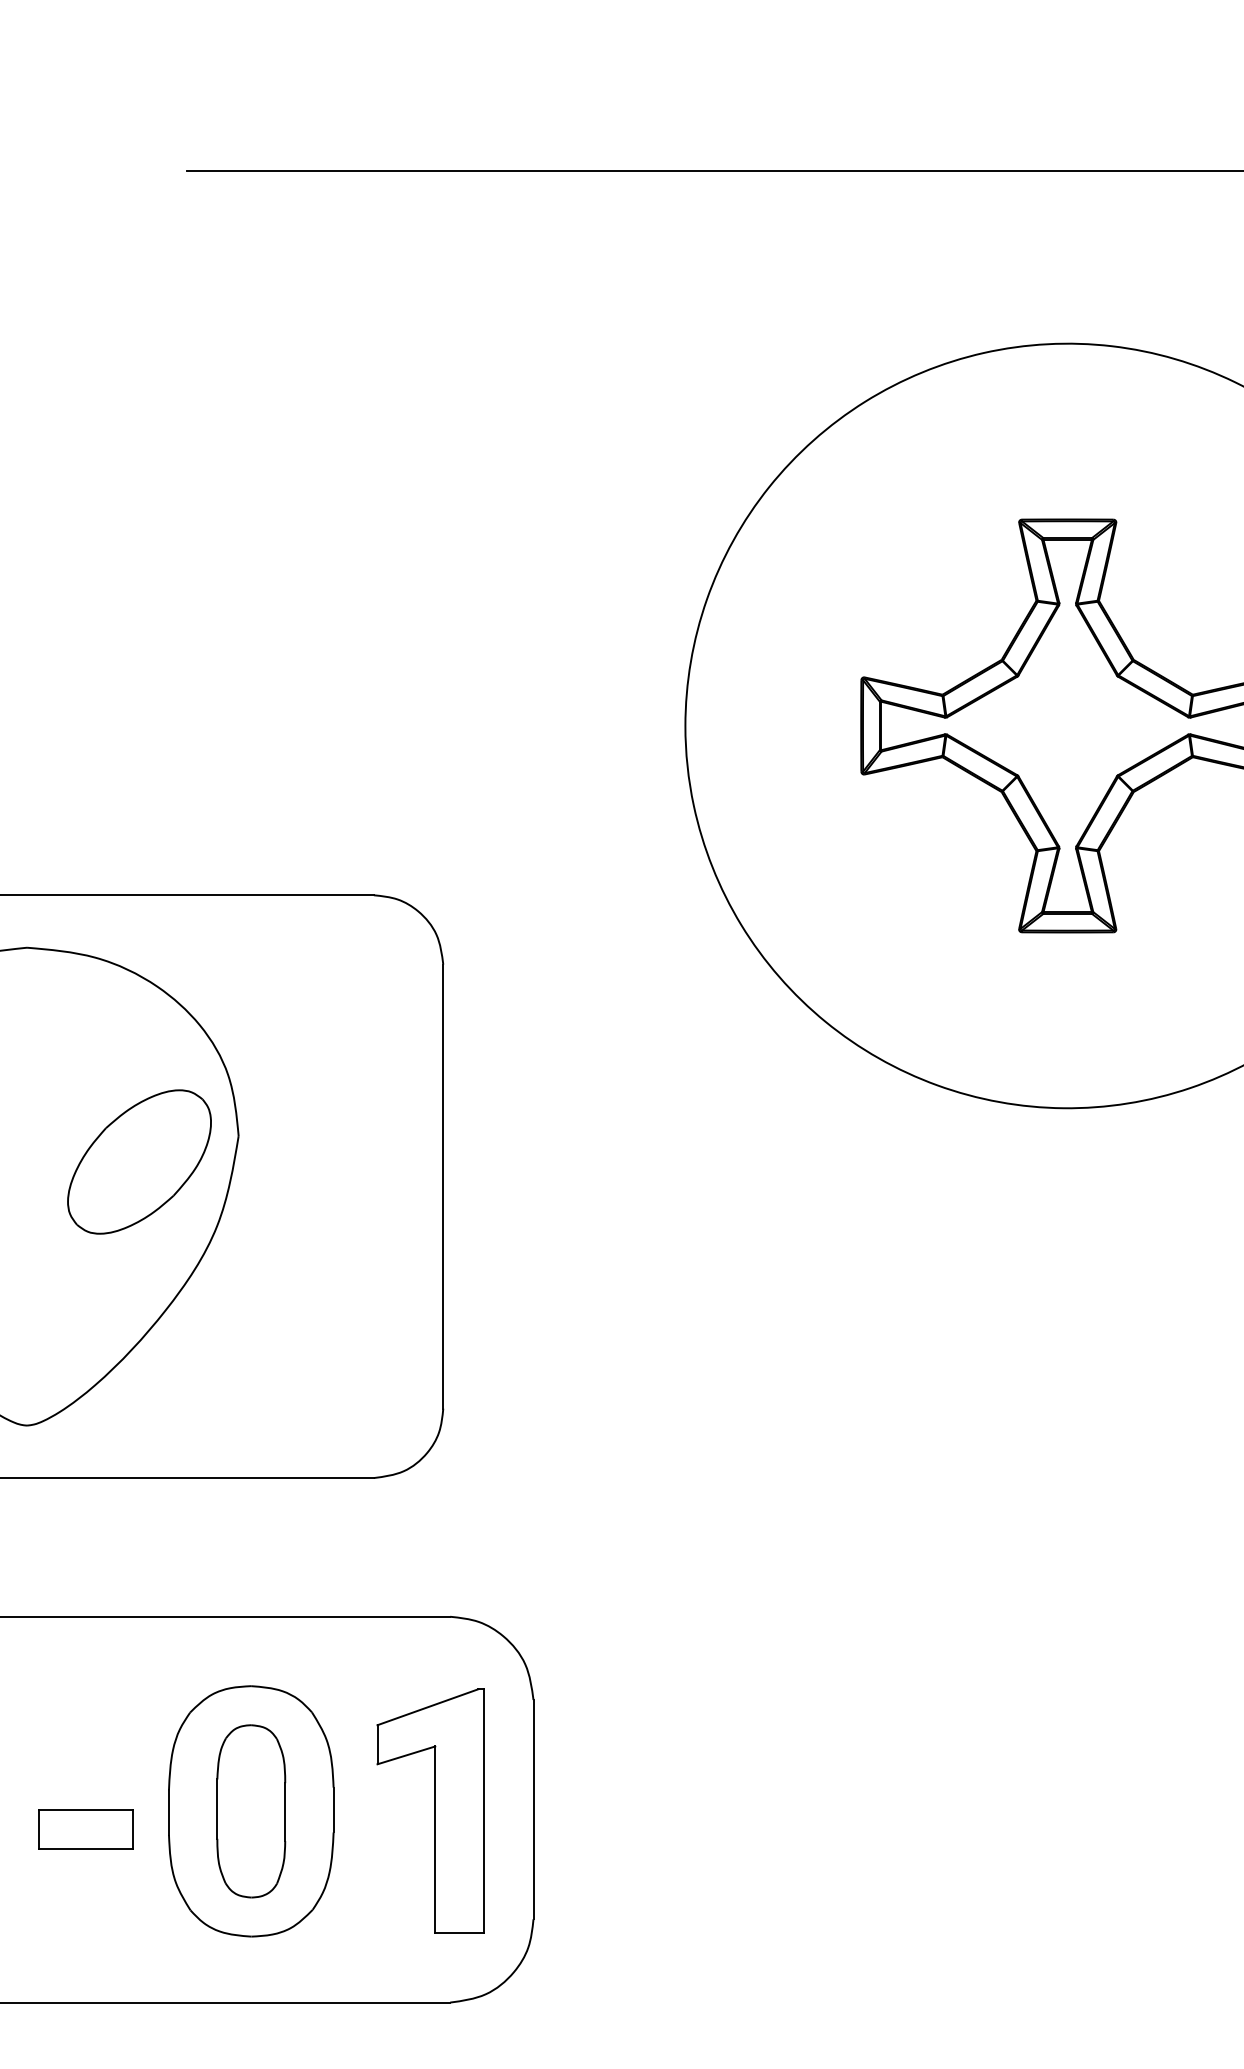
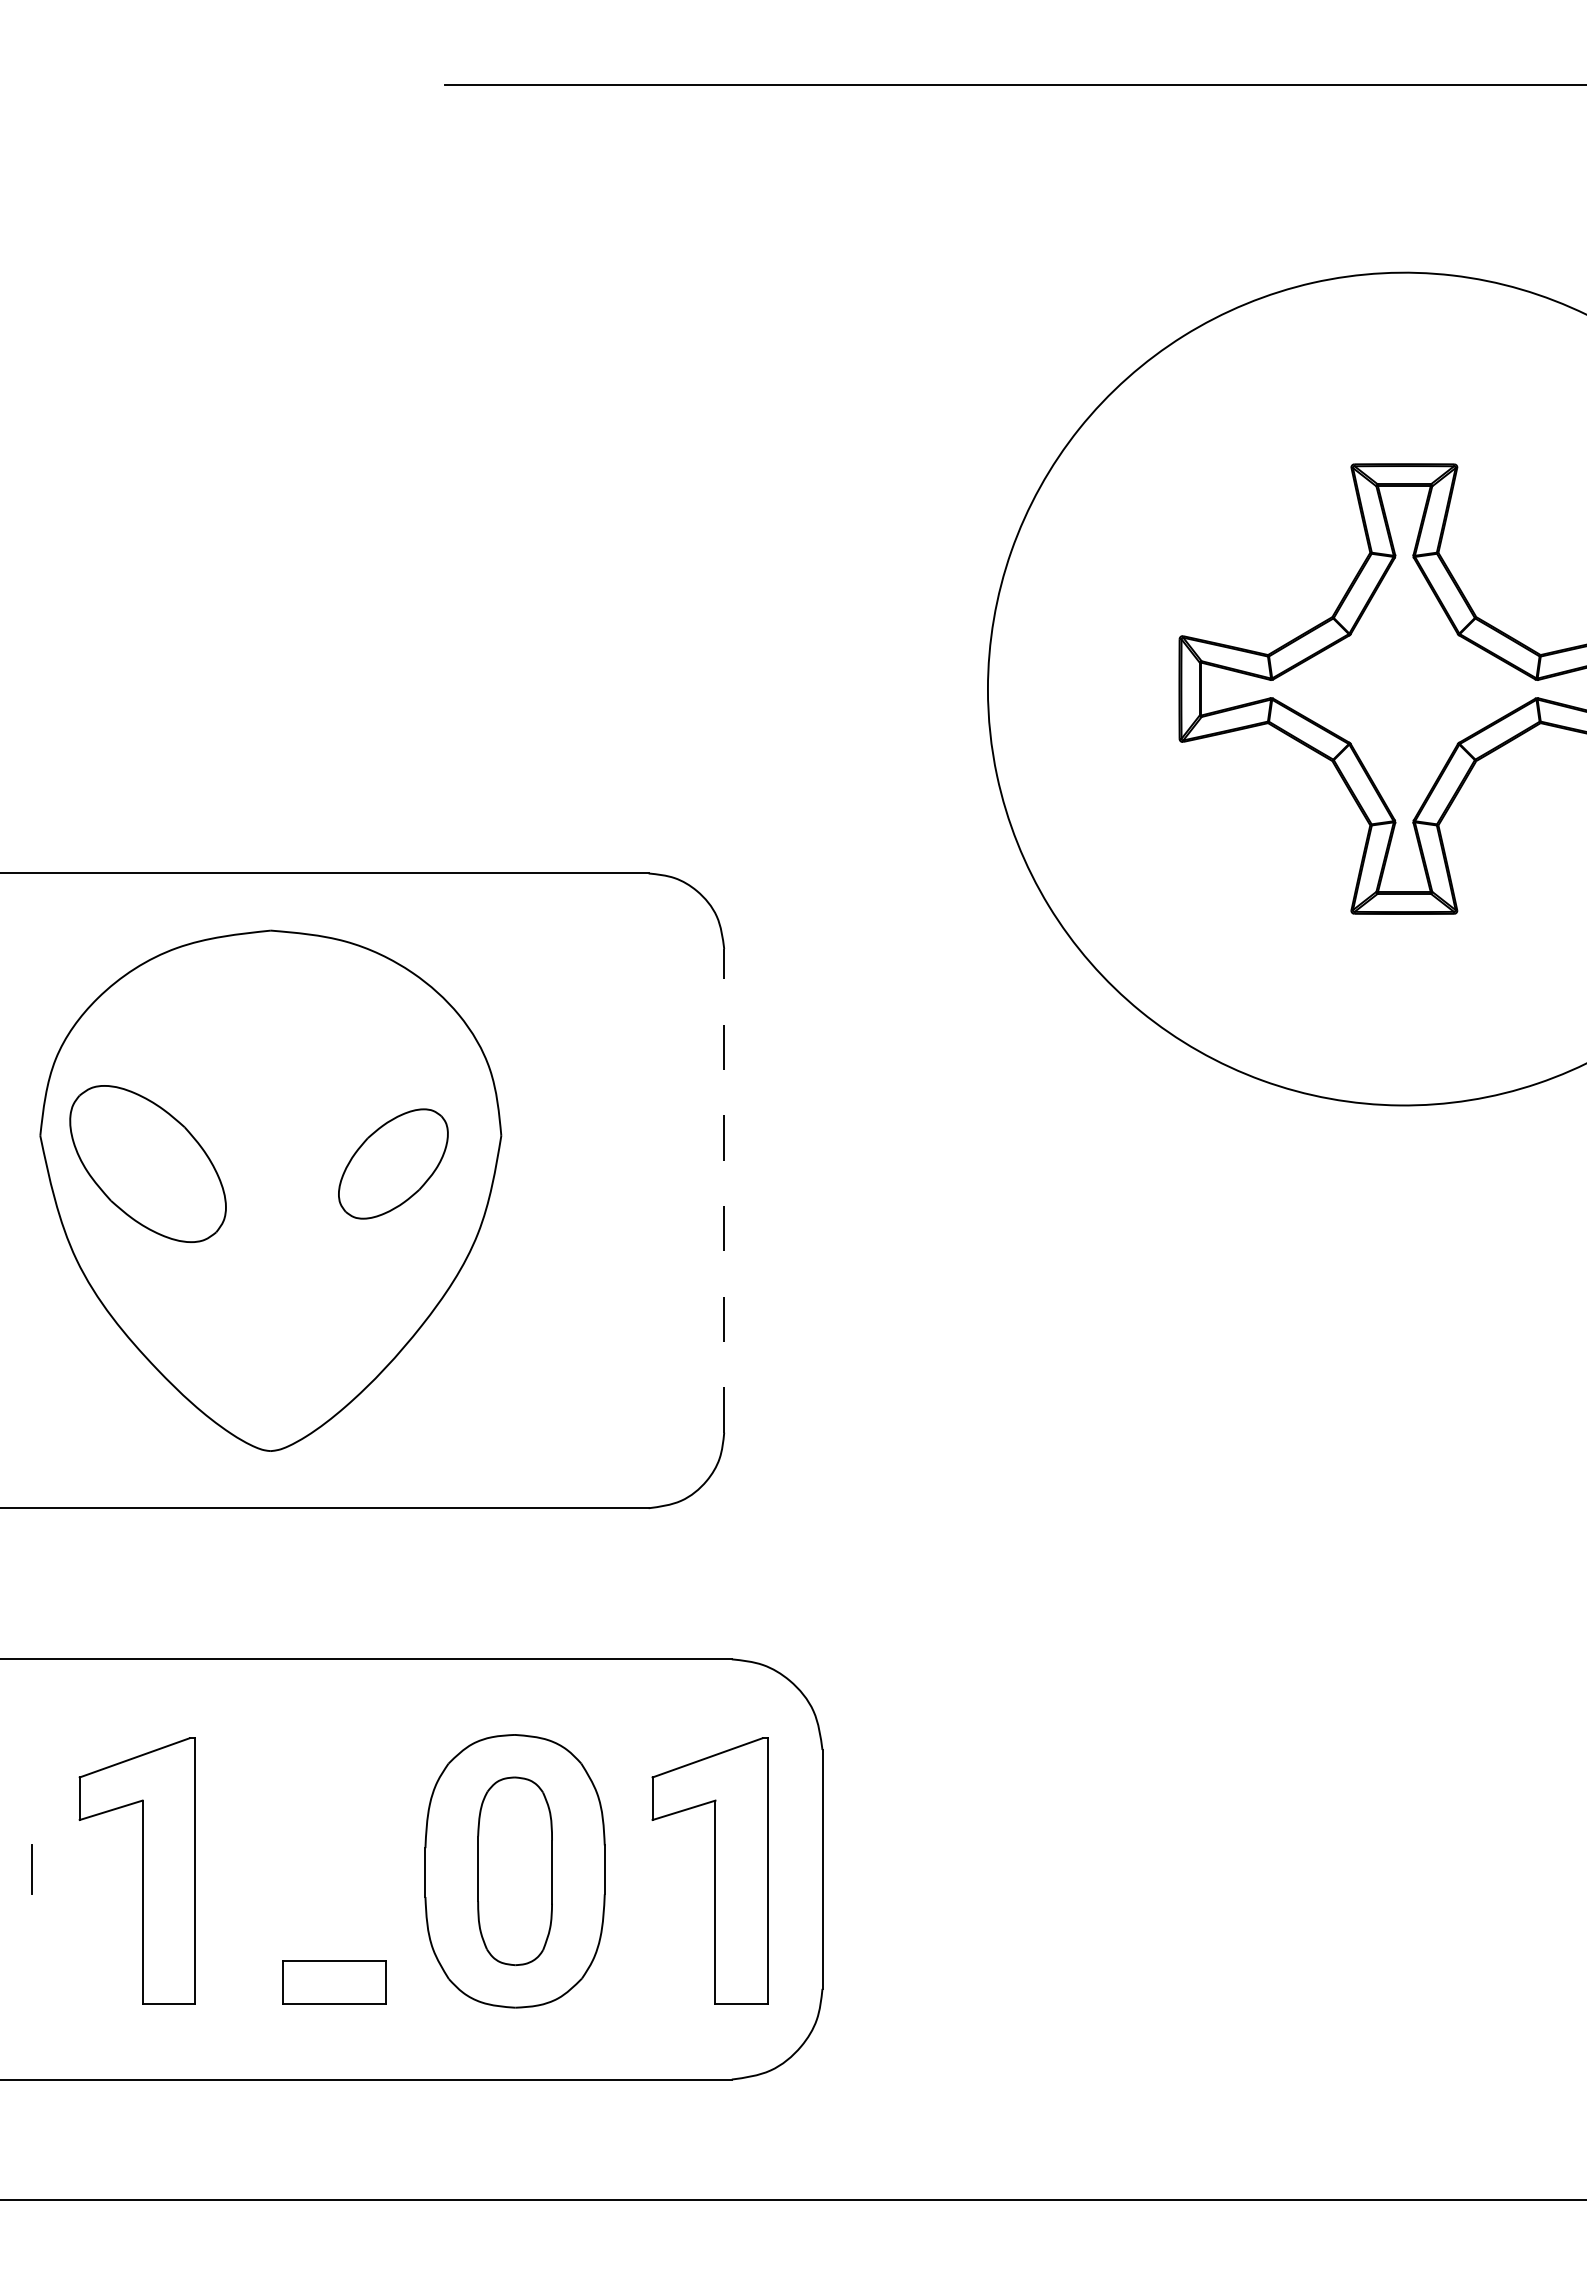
part: (139, 1161) -> (393, 1163), size x0.7
line: (443, 1186) -> (724, 1190), solid -> dashed
part: (85, 1828) -> (334, 1982), moved

